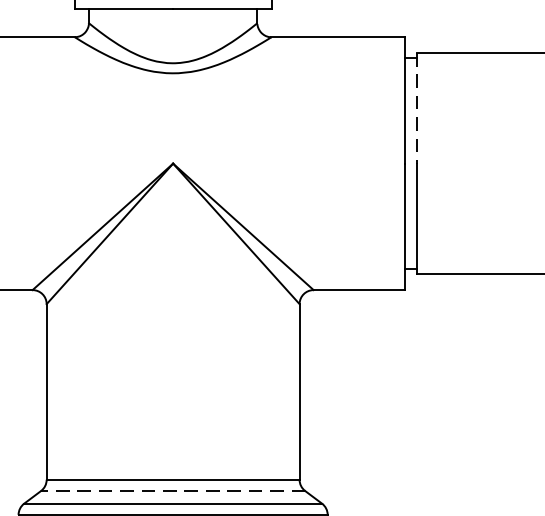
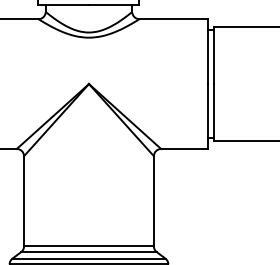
line: (415, 109) -> (213, 56), dashed -> solid
line: (172, 491) -> (88, 252), dashed -> solid

